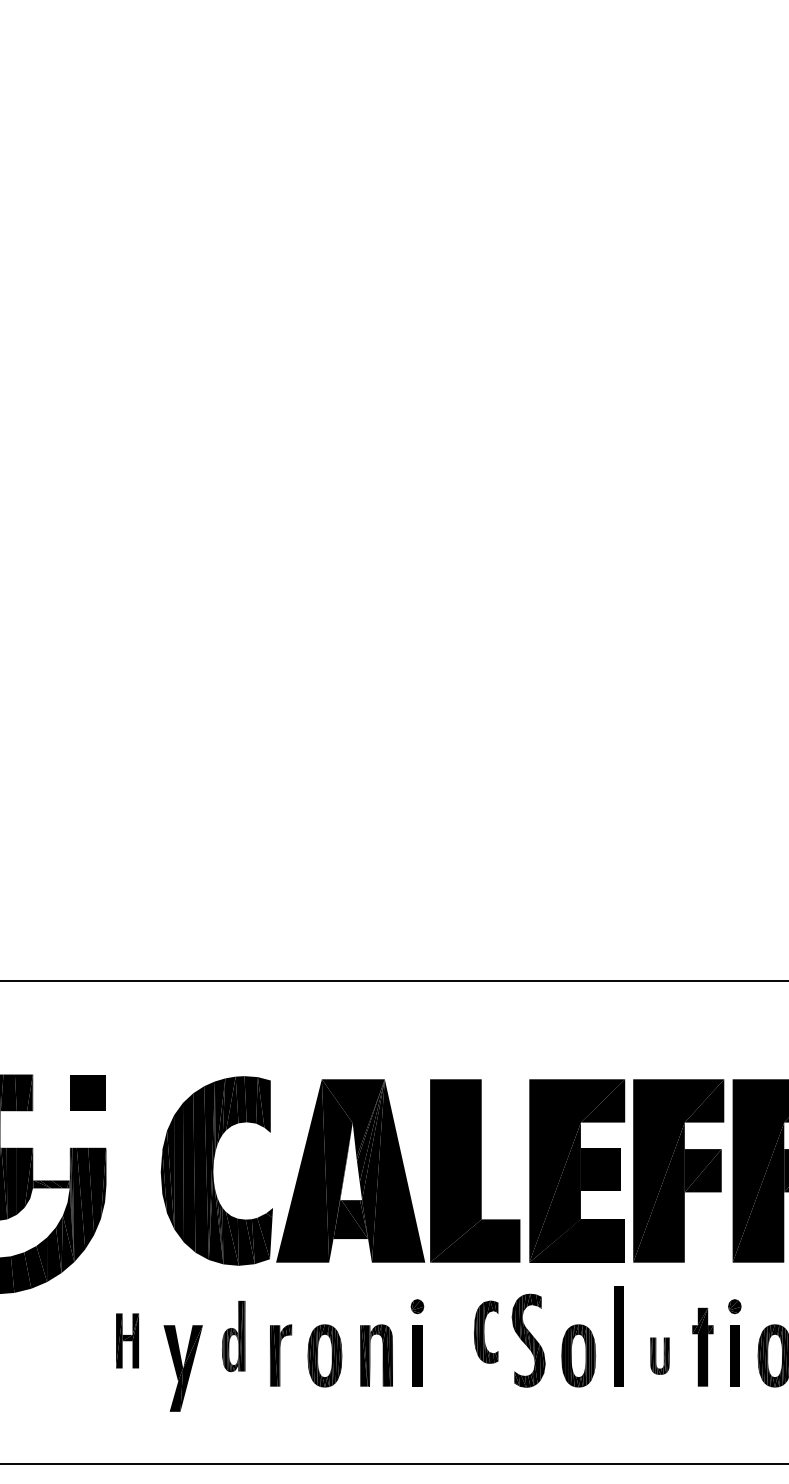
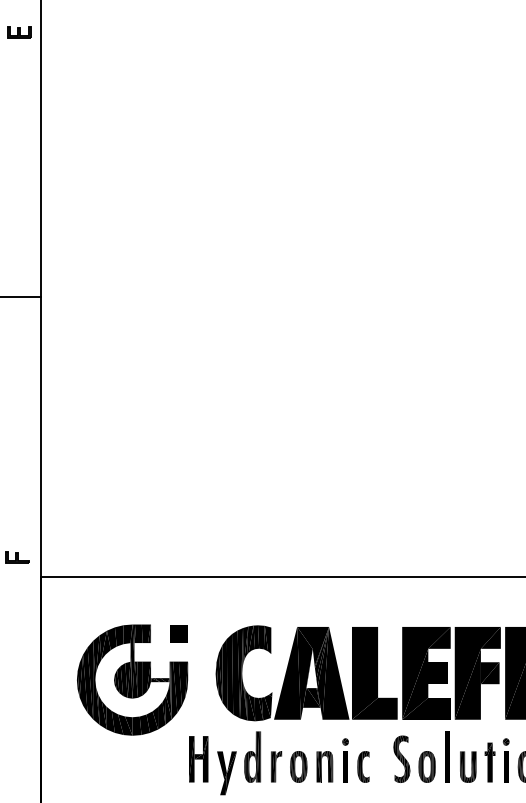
part: (486, 1331) -> (363, 766), moved
part: (233, 1335) -> (252, 756), size x1.43
part: (126, 1341) -> (198, 759), size x1.67
part: (660, 1355) -> (468, 766), size x1.67

